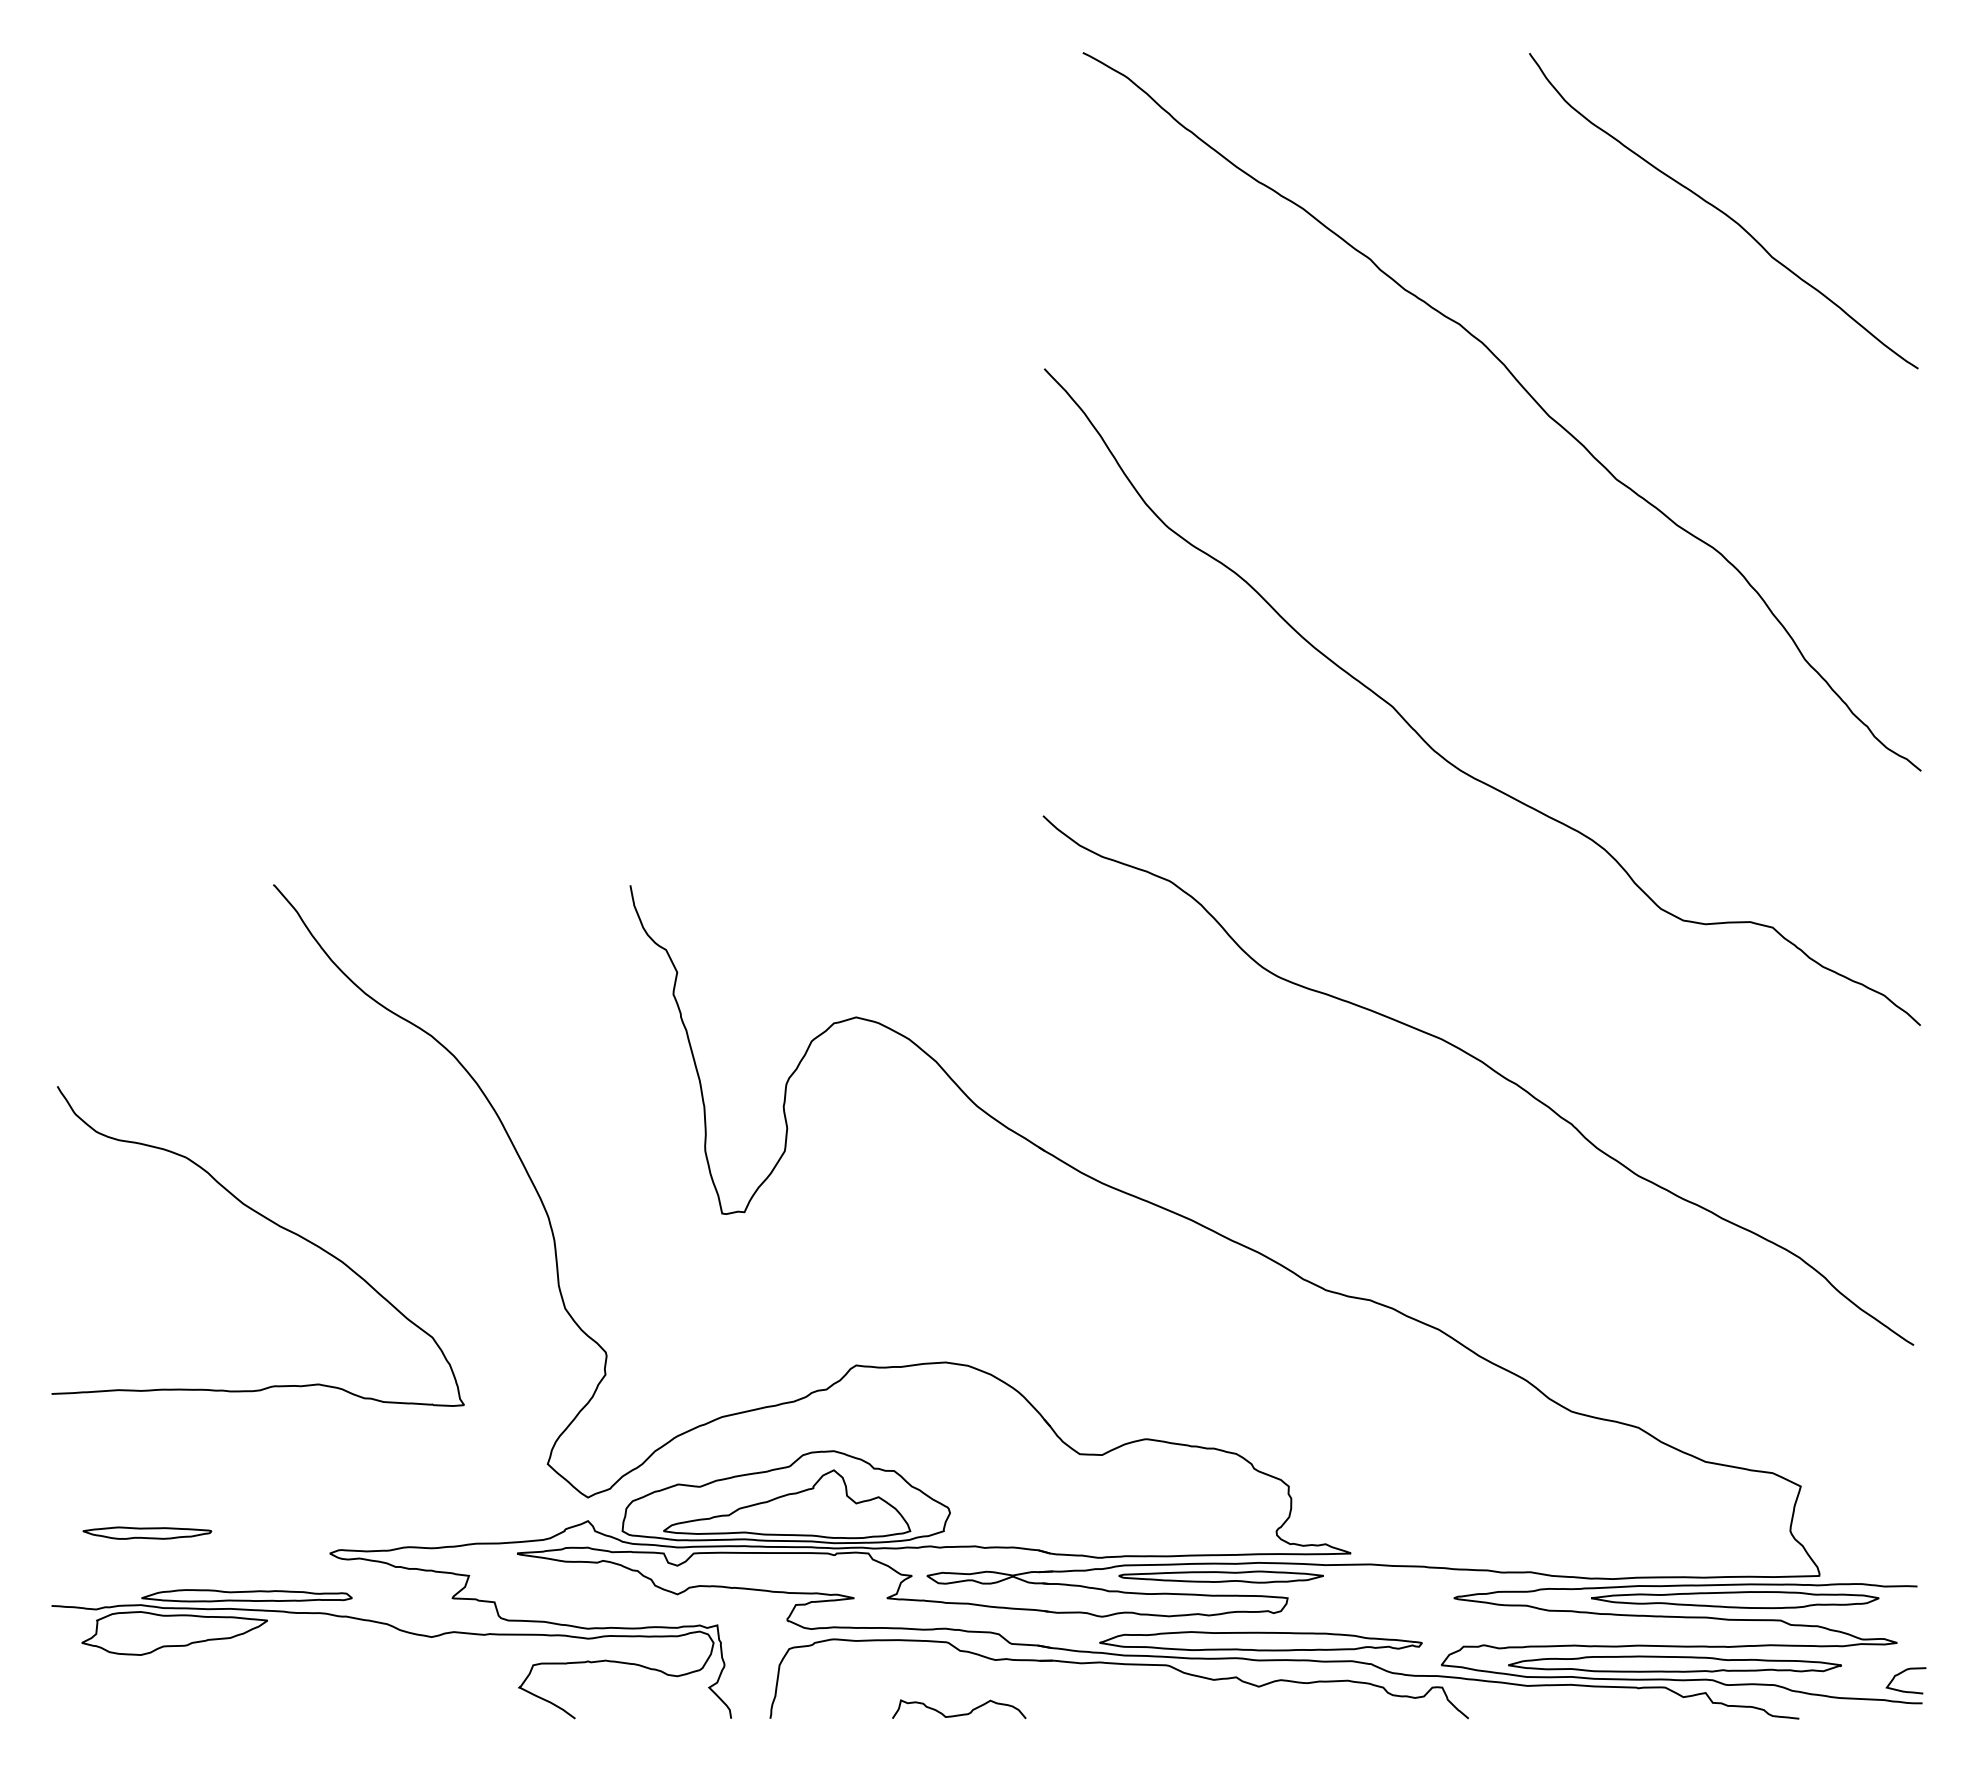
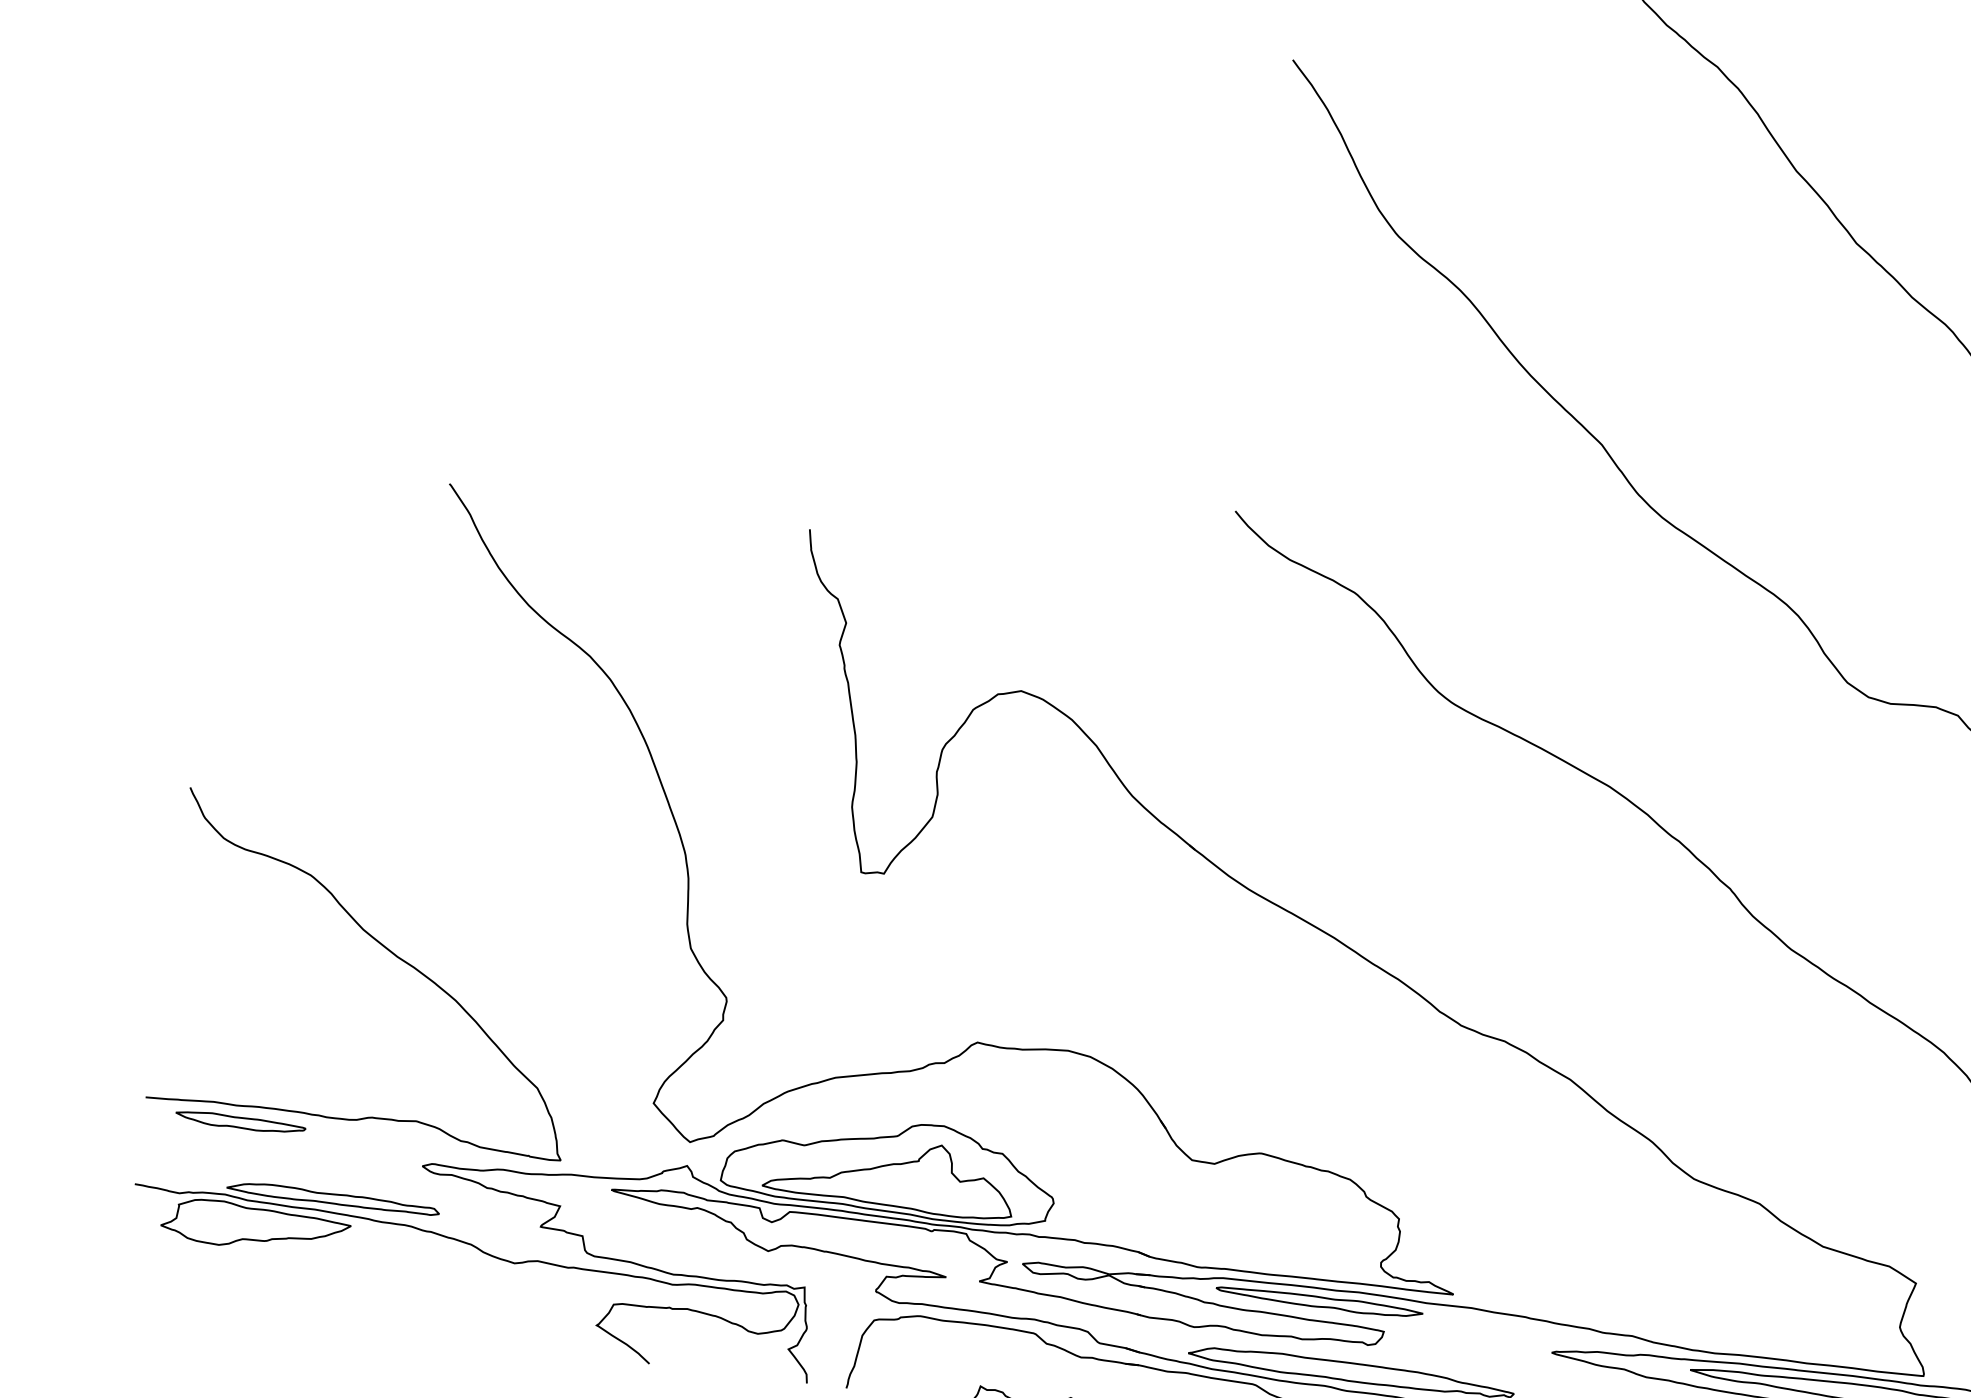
curve: (269, 1221) -> (387, 950), moved

